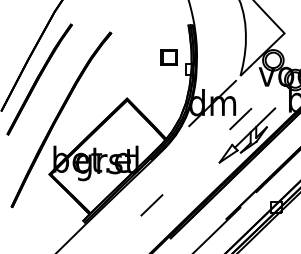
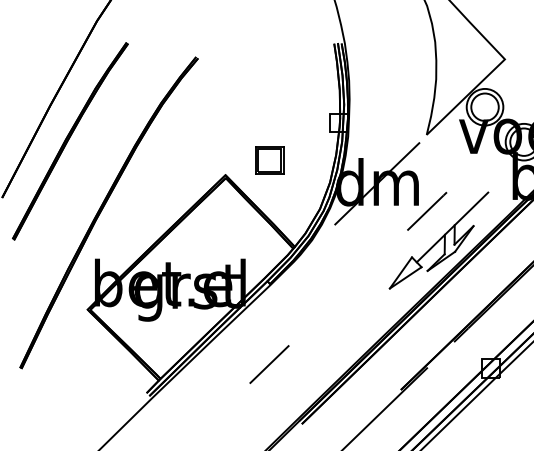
part: (168, 57) -> (268, 160), moved

